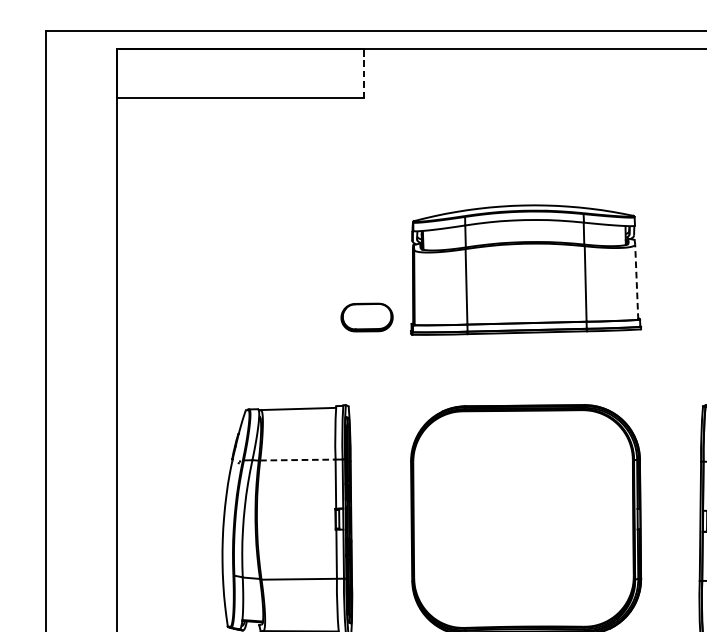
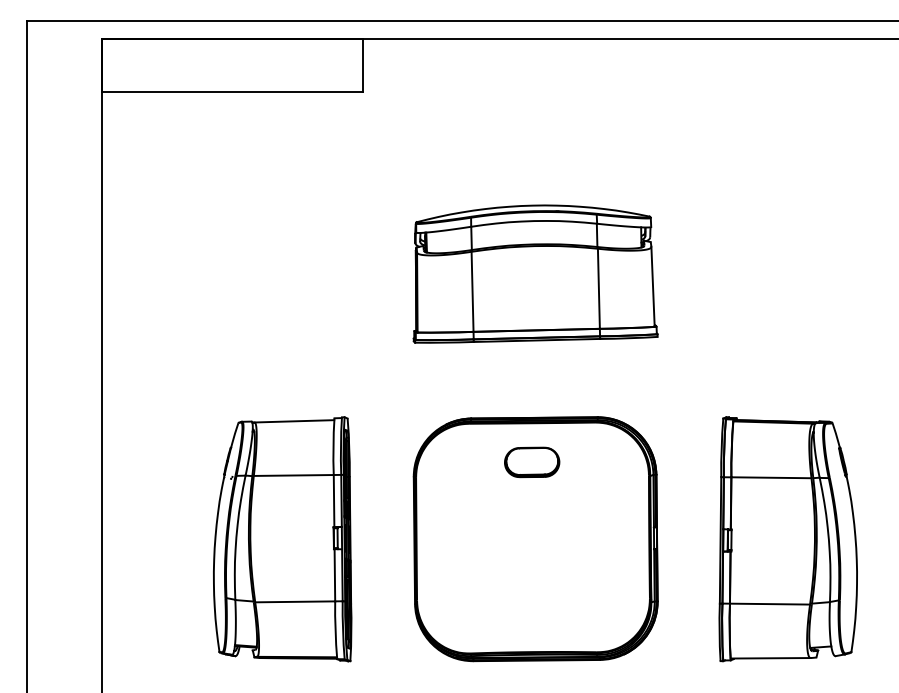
line: (363, 73) -> (363, 65), dashed -> solid
line: (637, 281) -> (653, 286), dashed -> solid
part: (367, 317) -> (532, 462), moved
line: (297, 460) -> (293, 475), dashed -> solid

